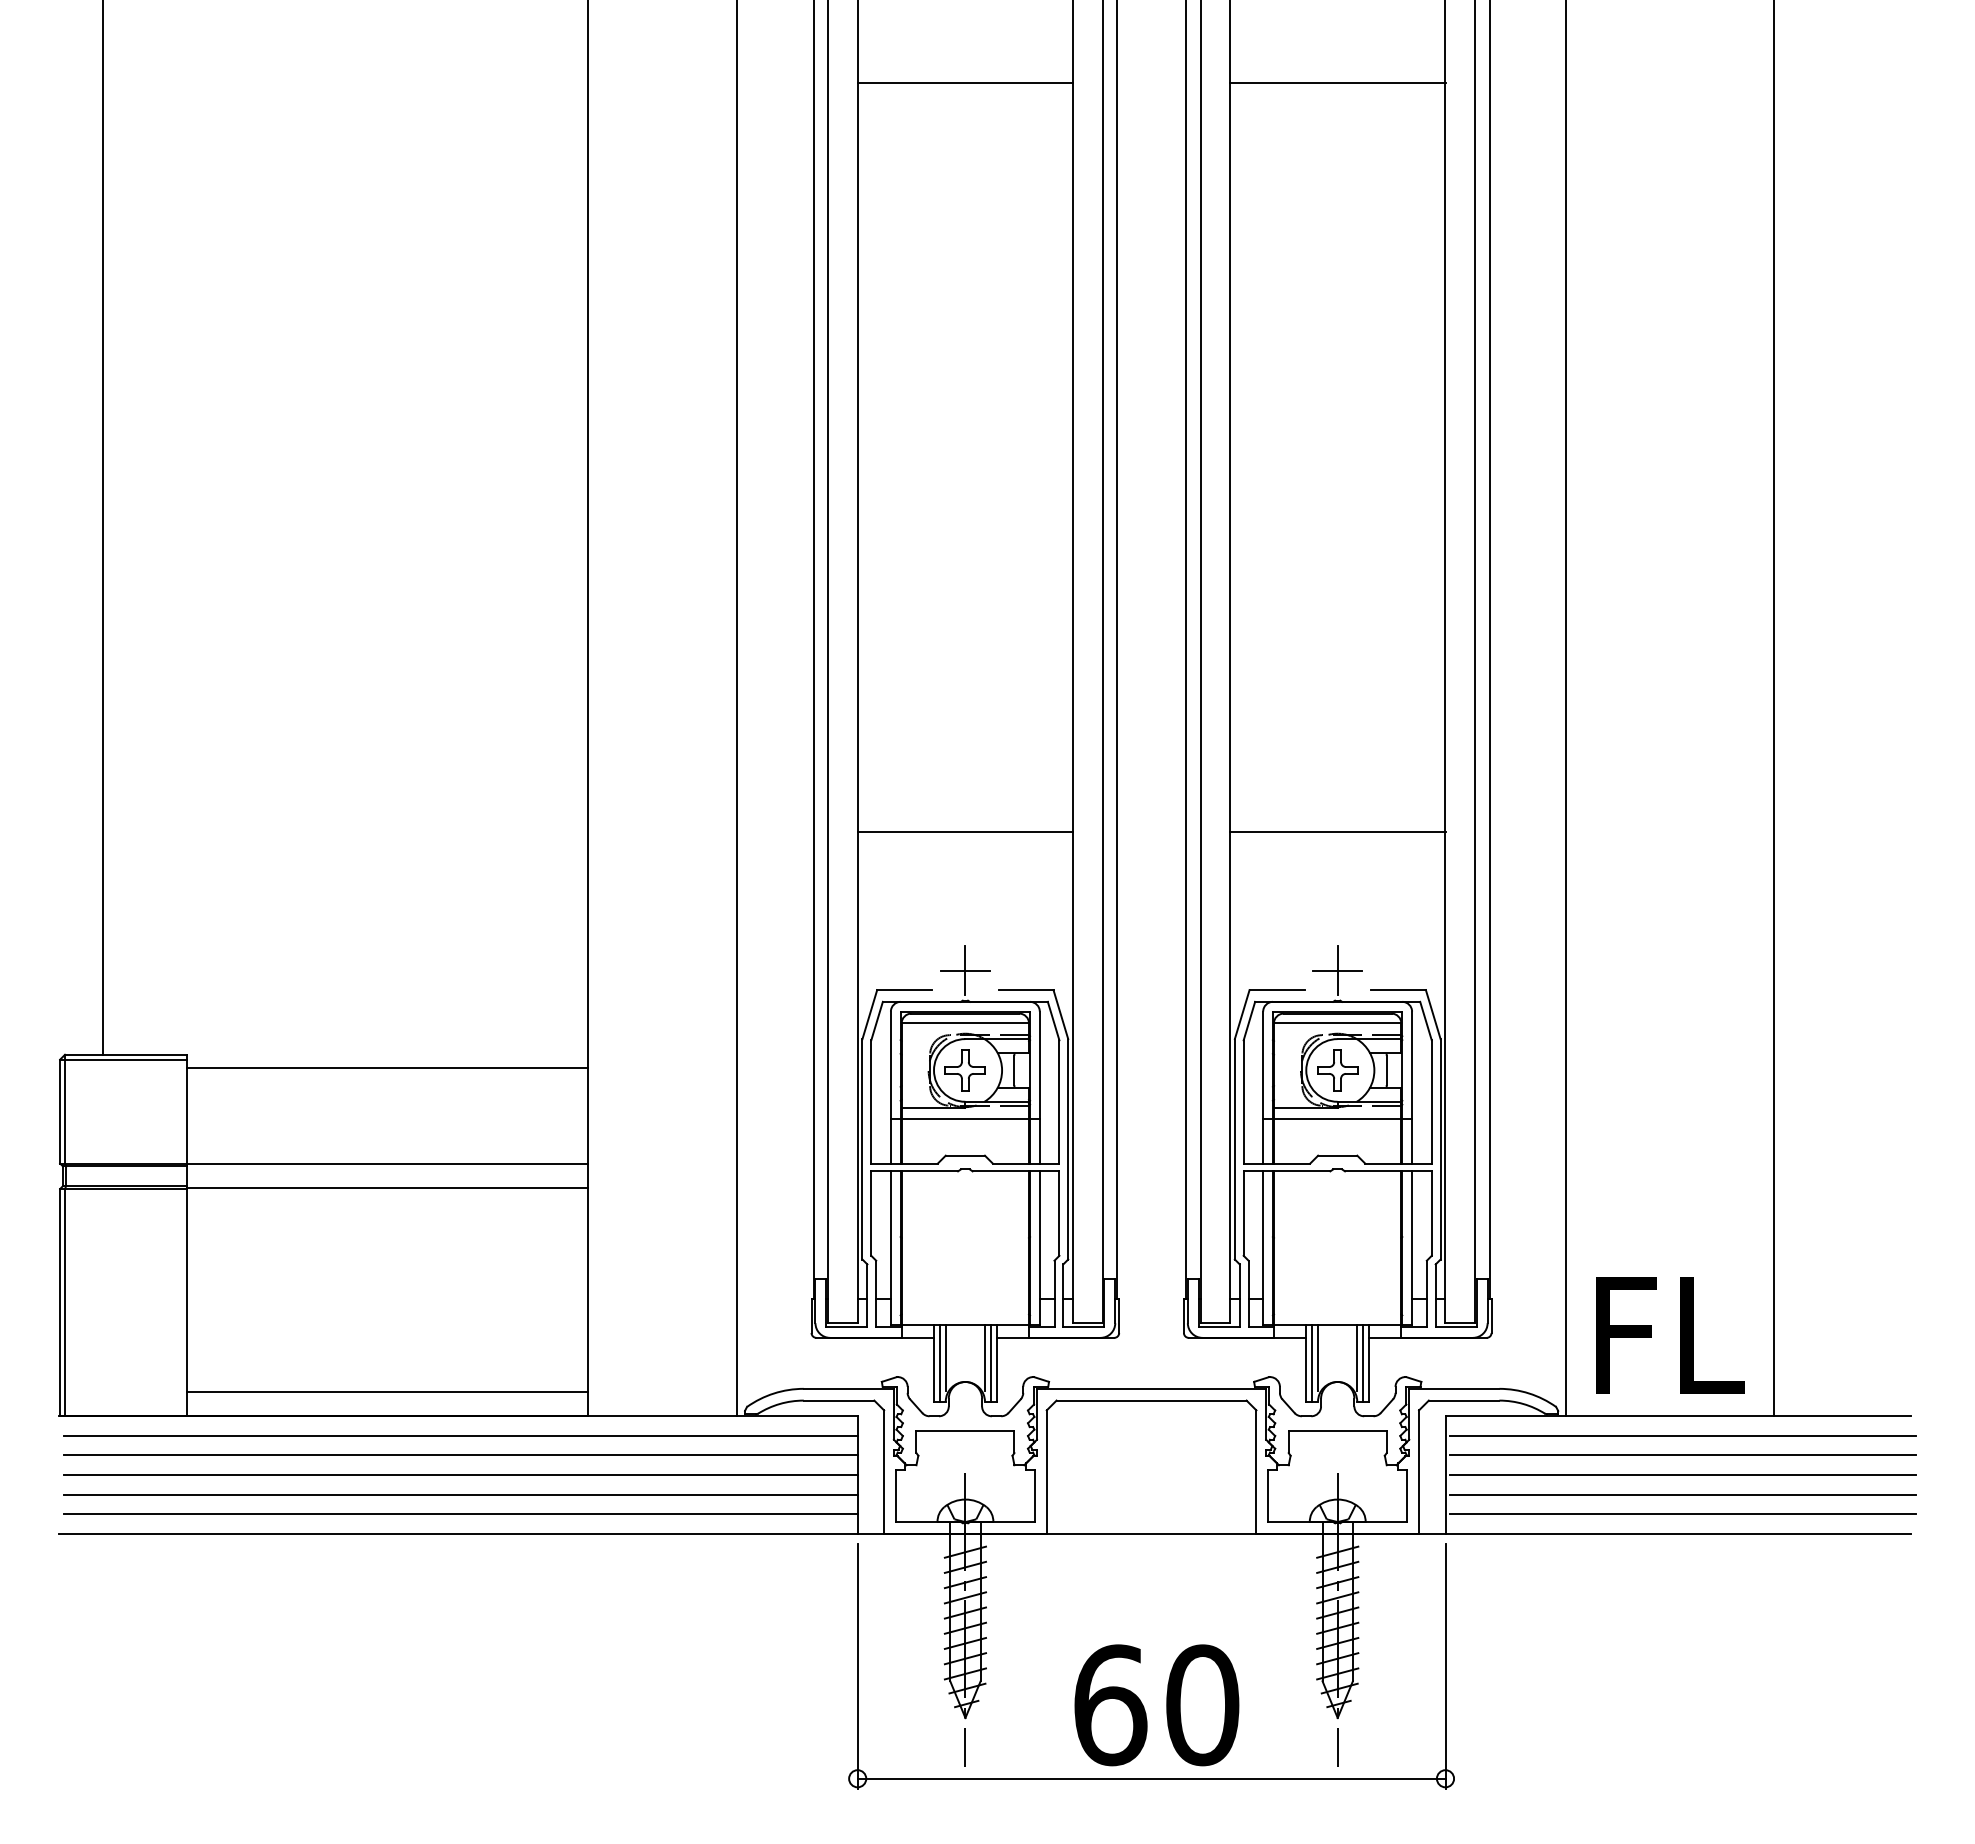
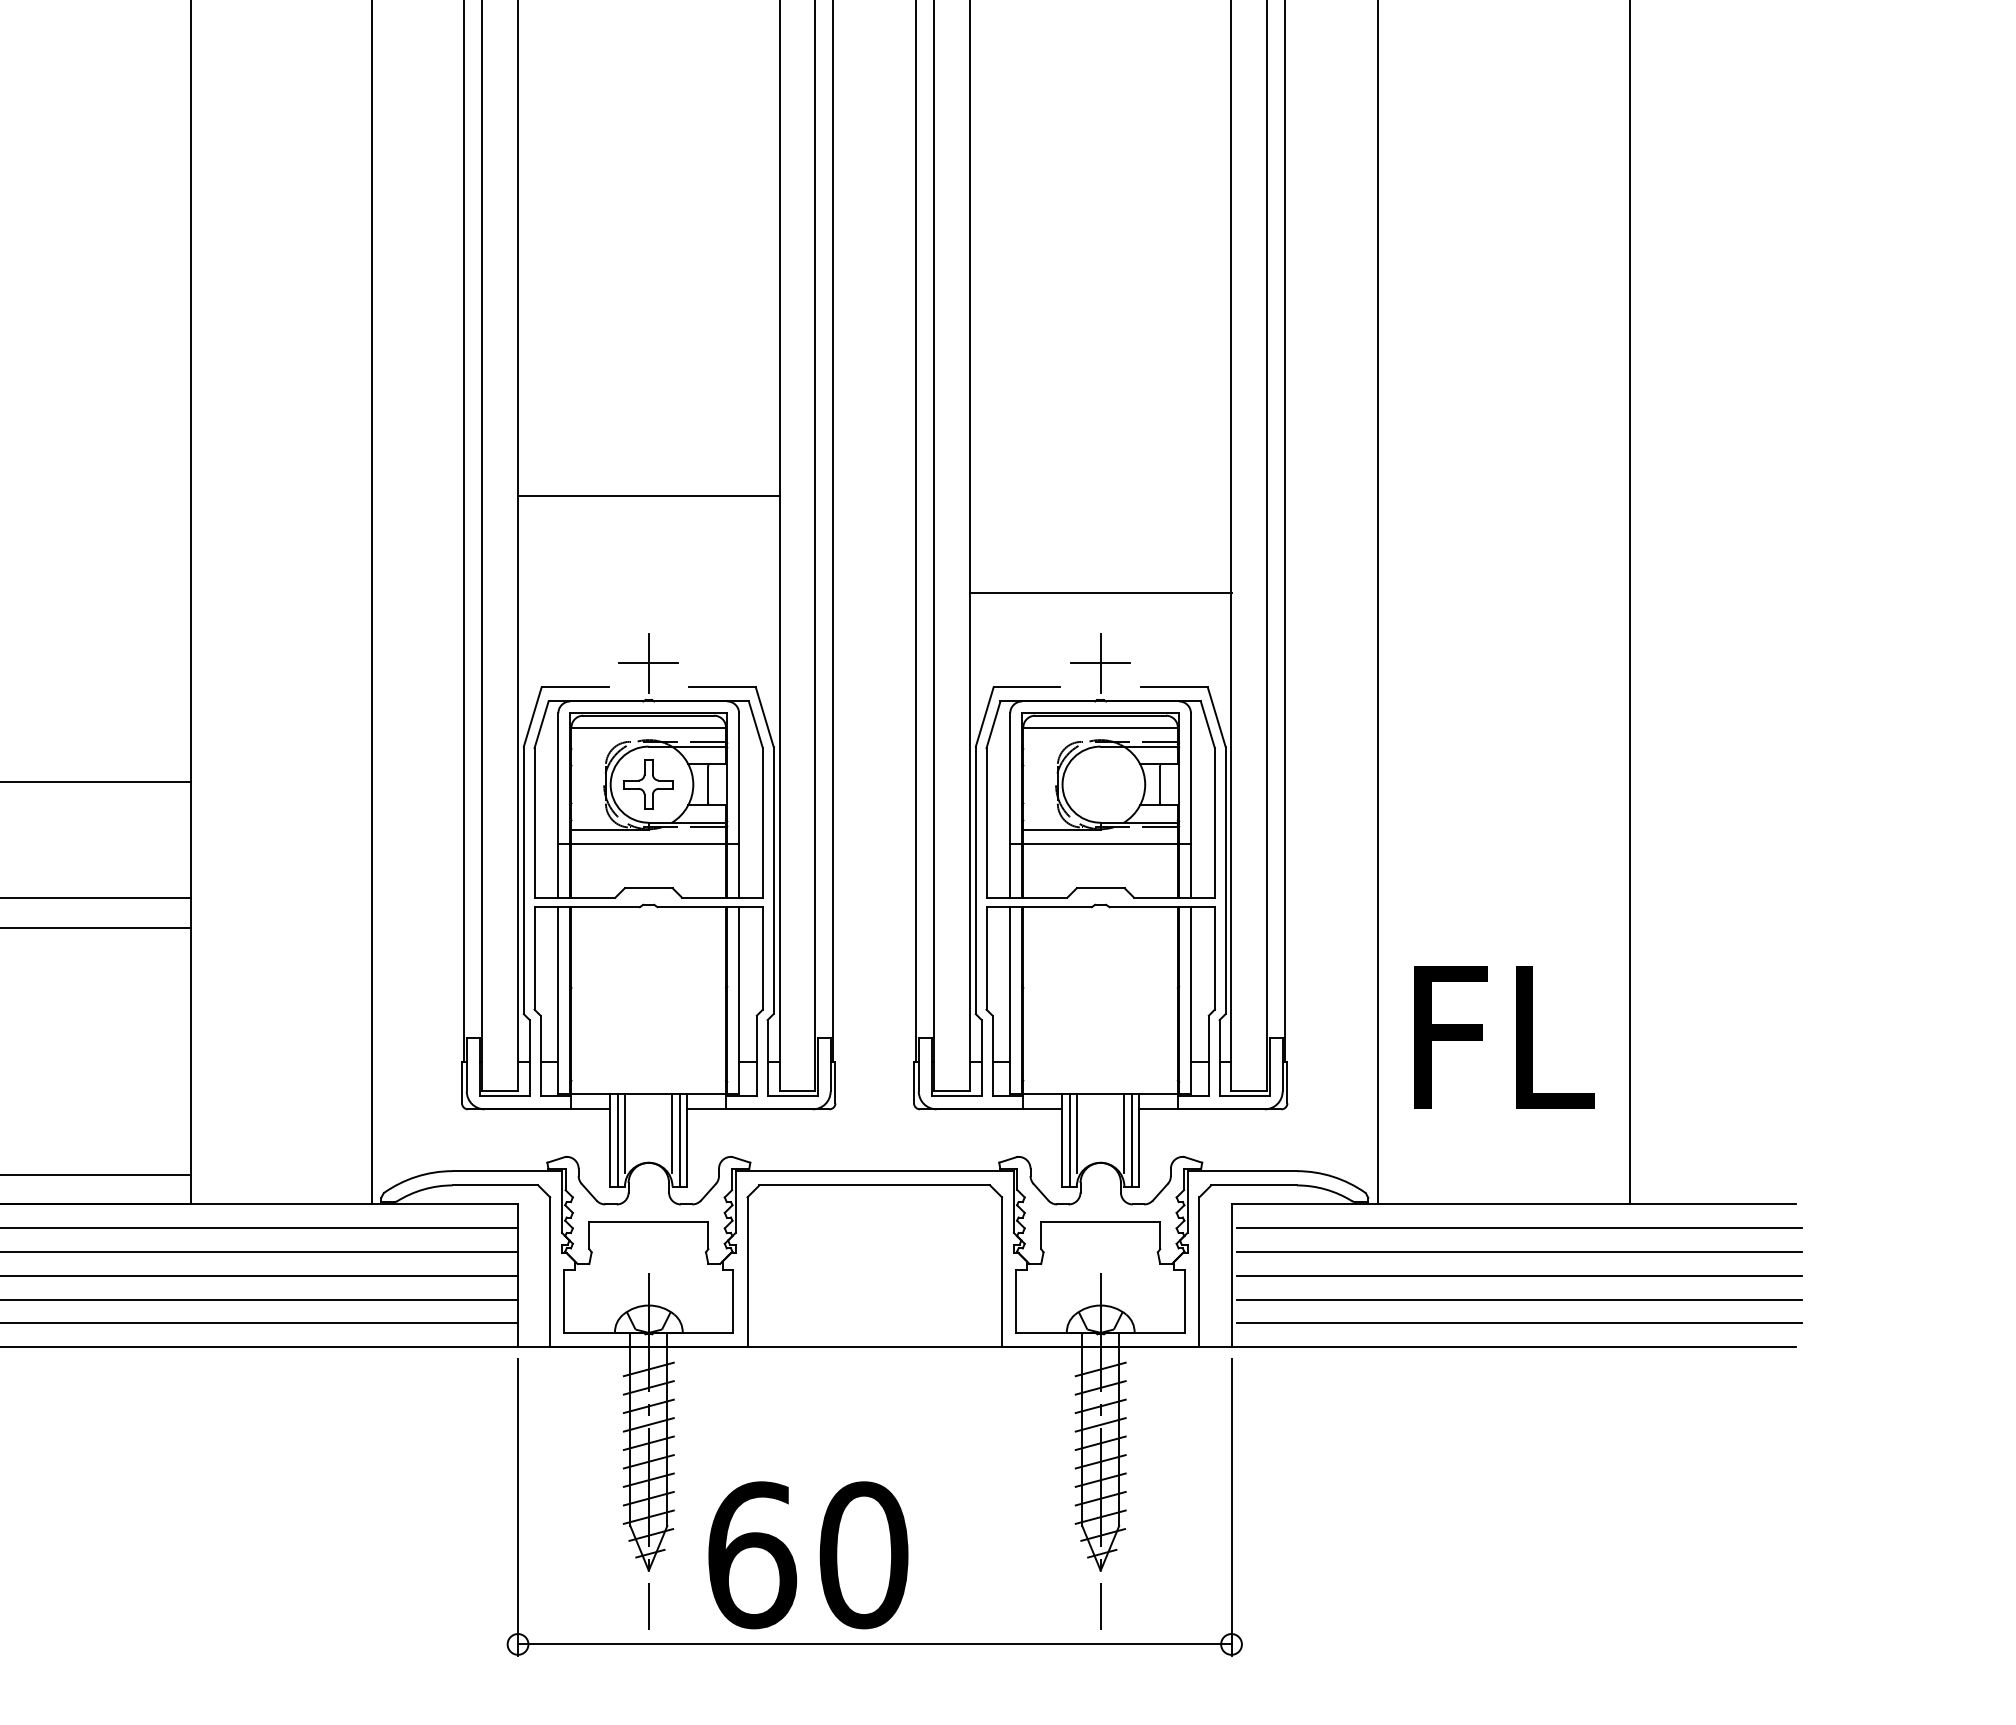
line: (1337, 832) -> (1100, 592), moved
part: (1337, 1070) -> (1100, 784), removed
text: (1670, 1335) -> (1504, 1037), moved
text: (1156, 1705) -> (807, 1555), moved

